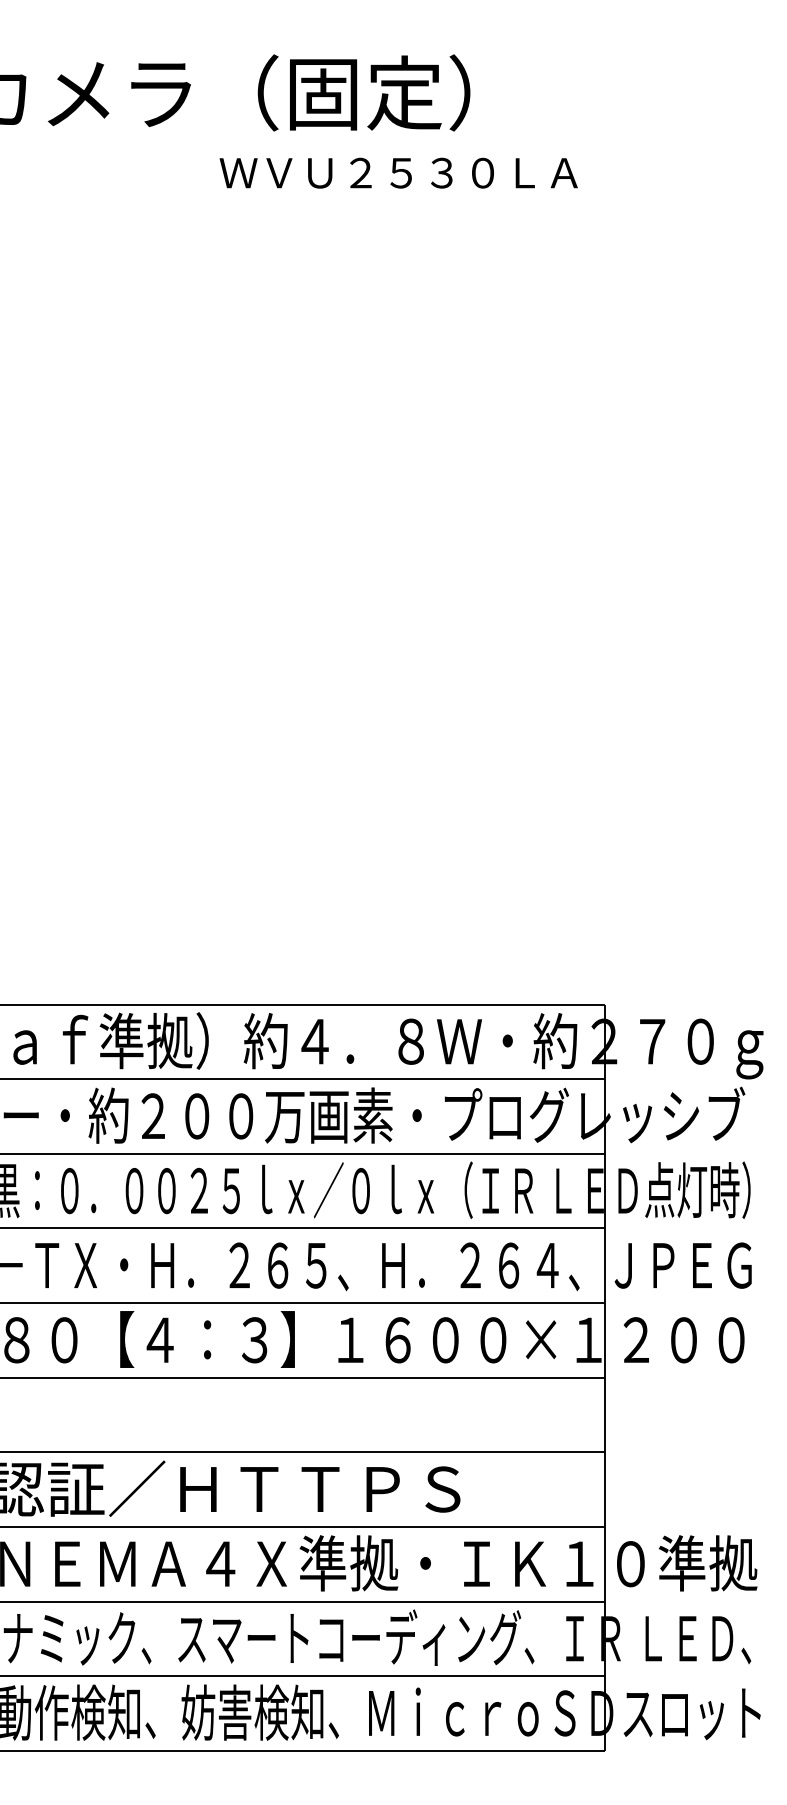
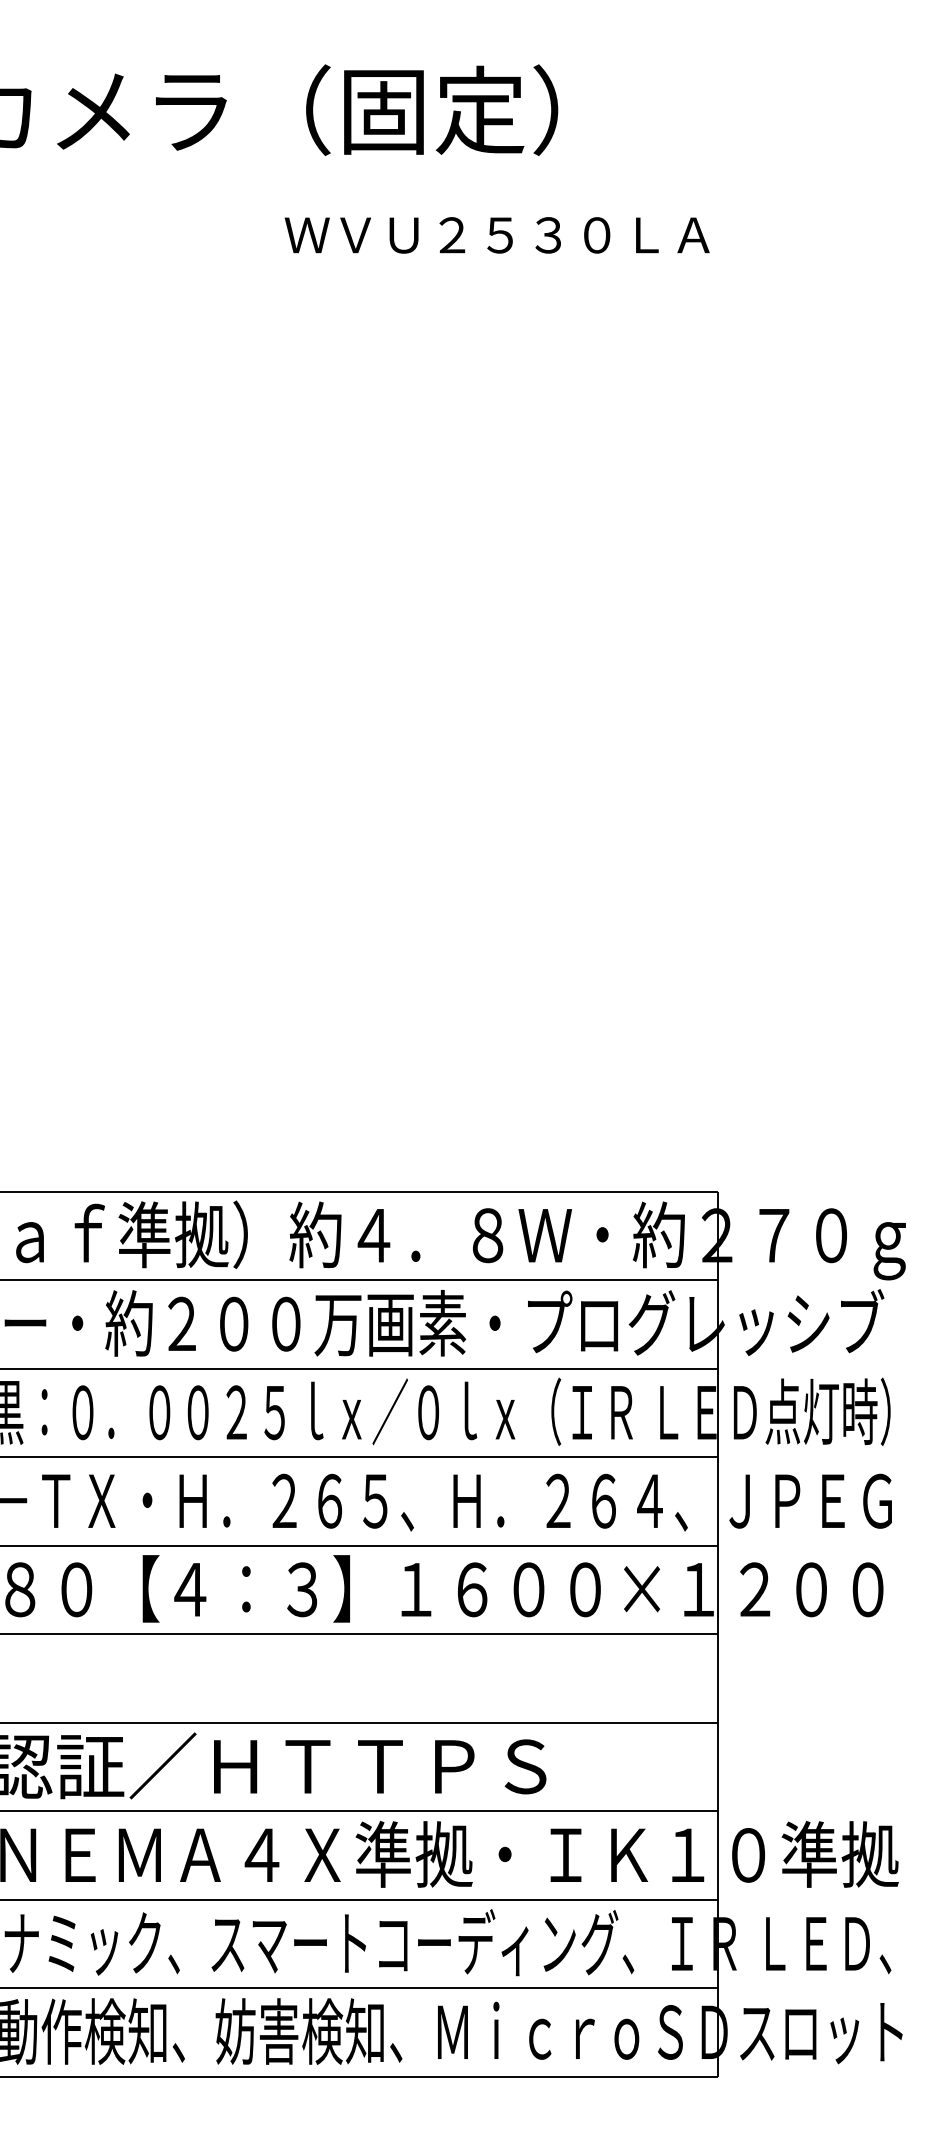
text: (398, 173) -> (496, 235), moved

